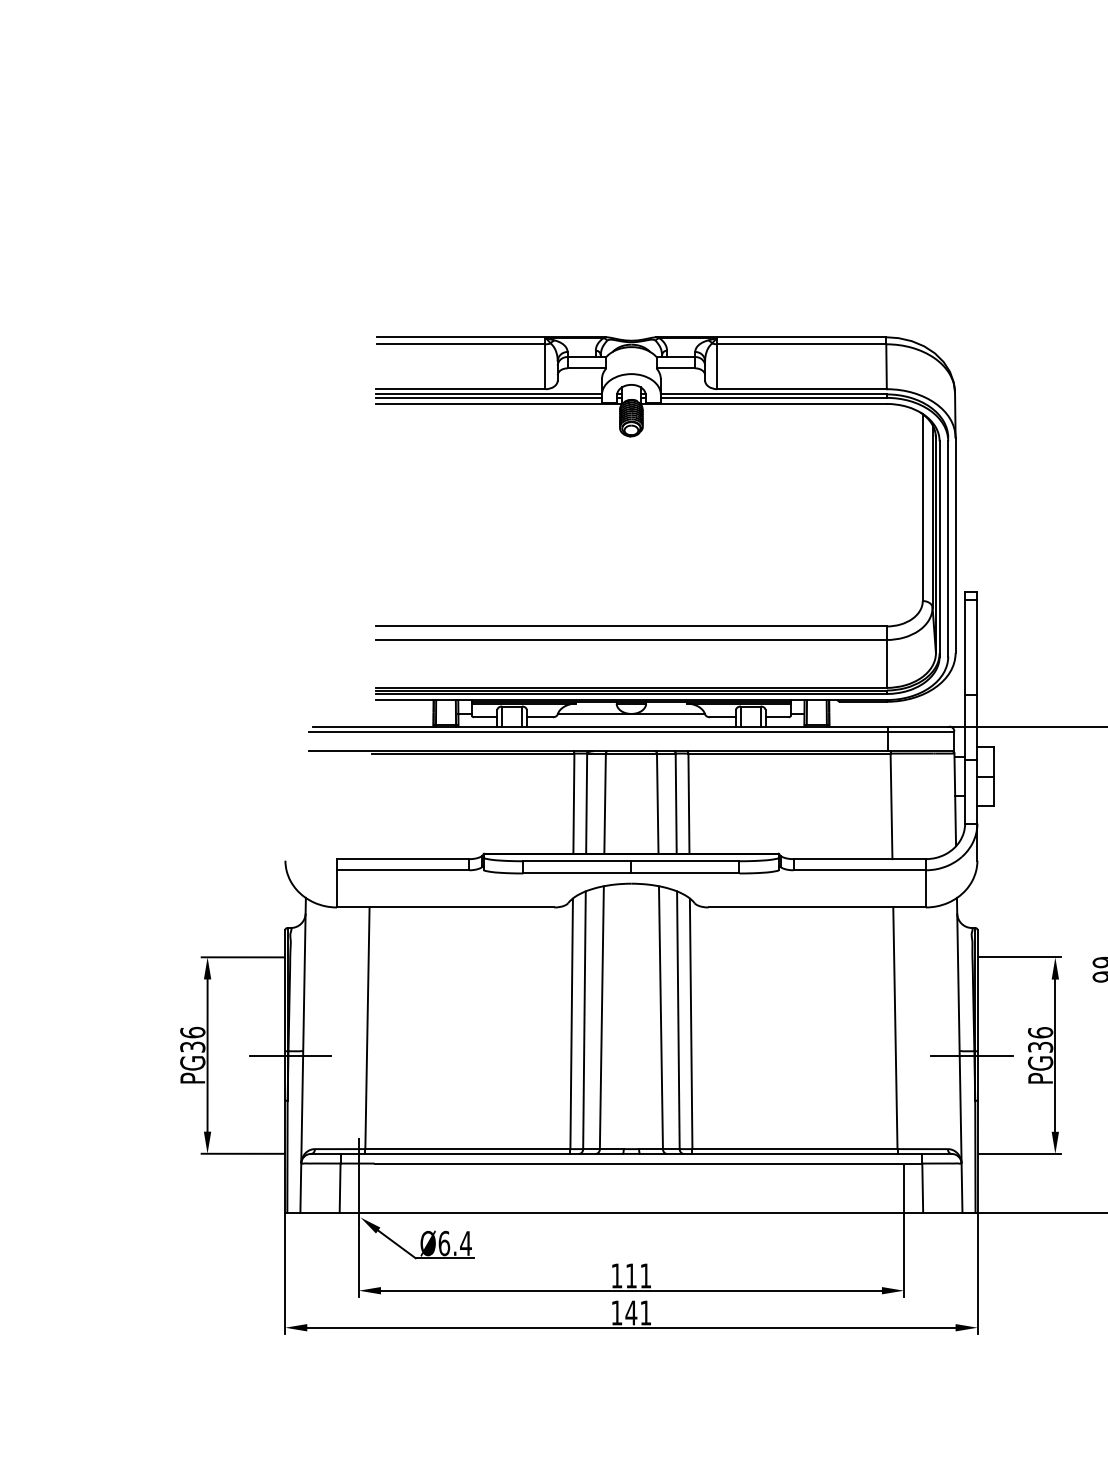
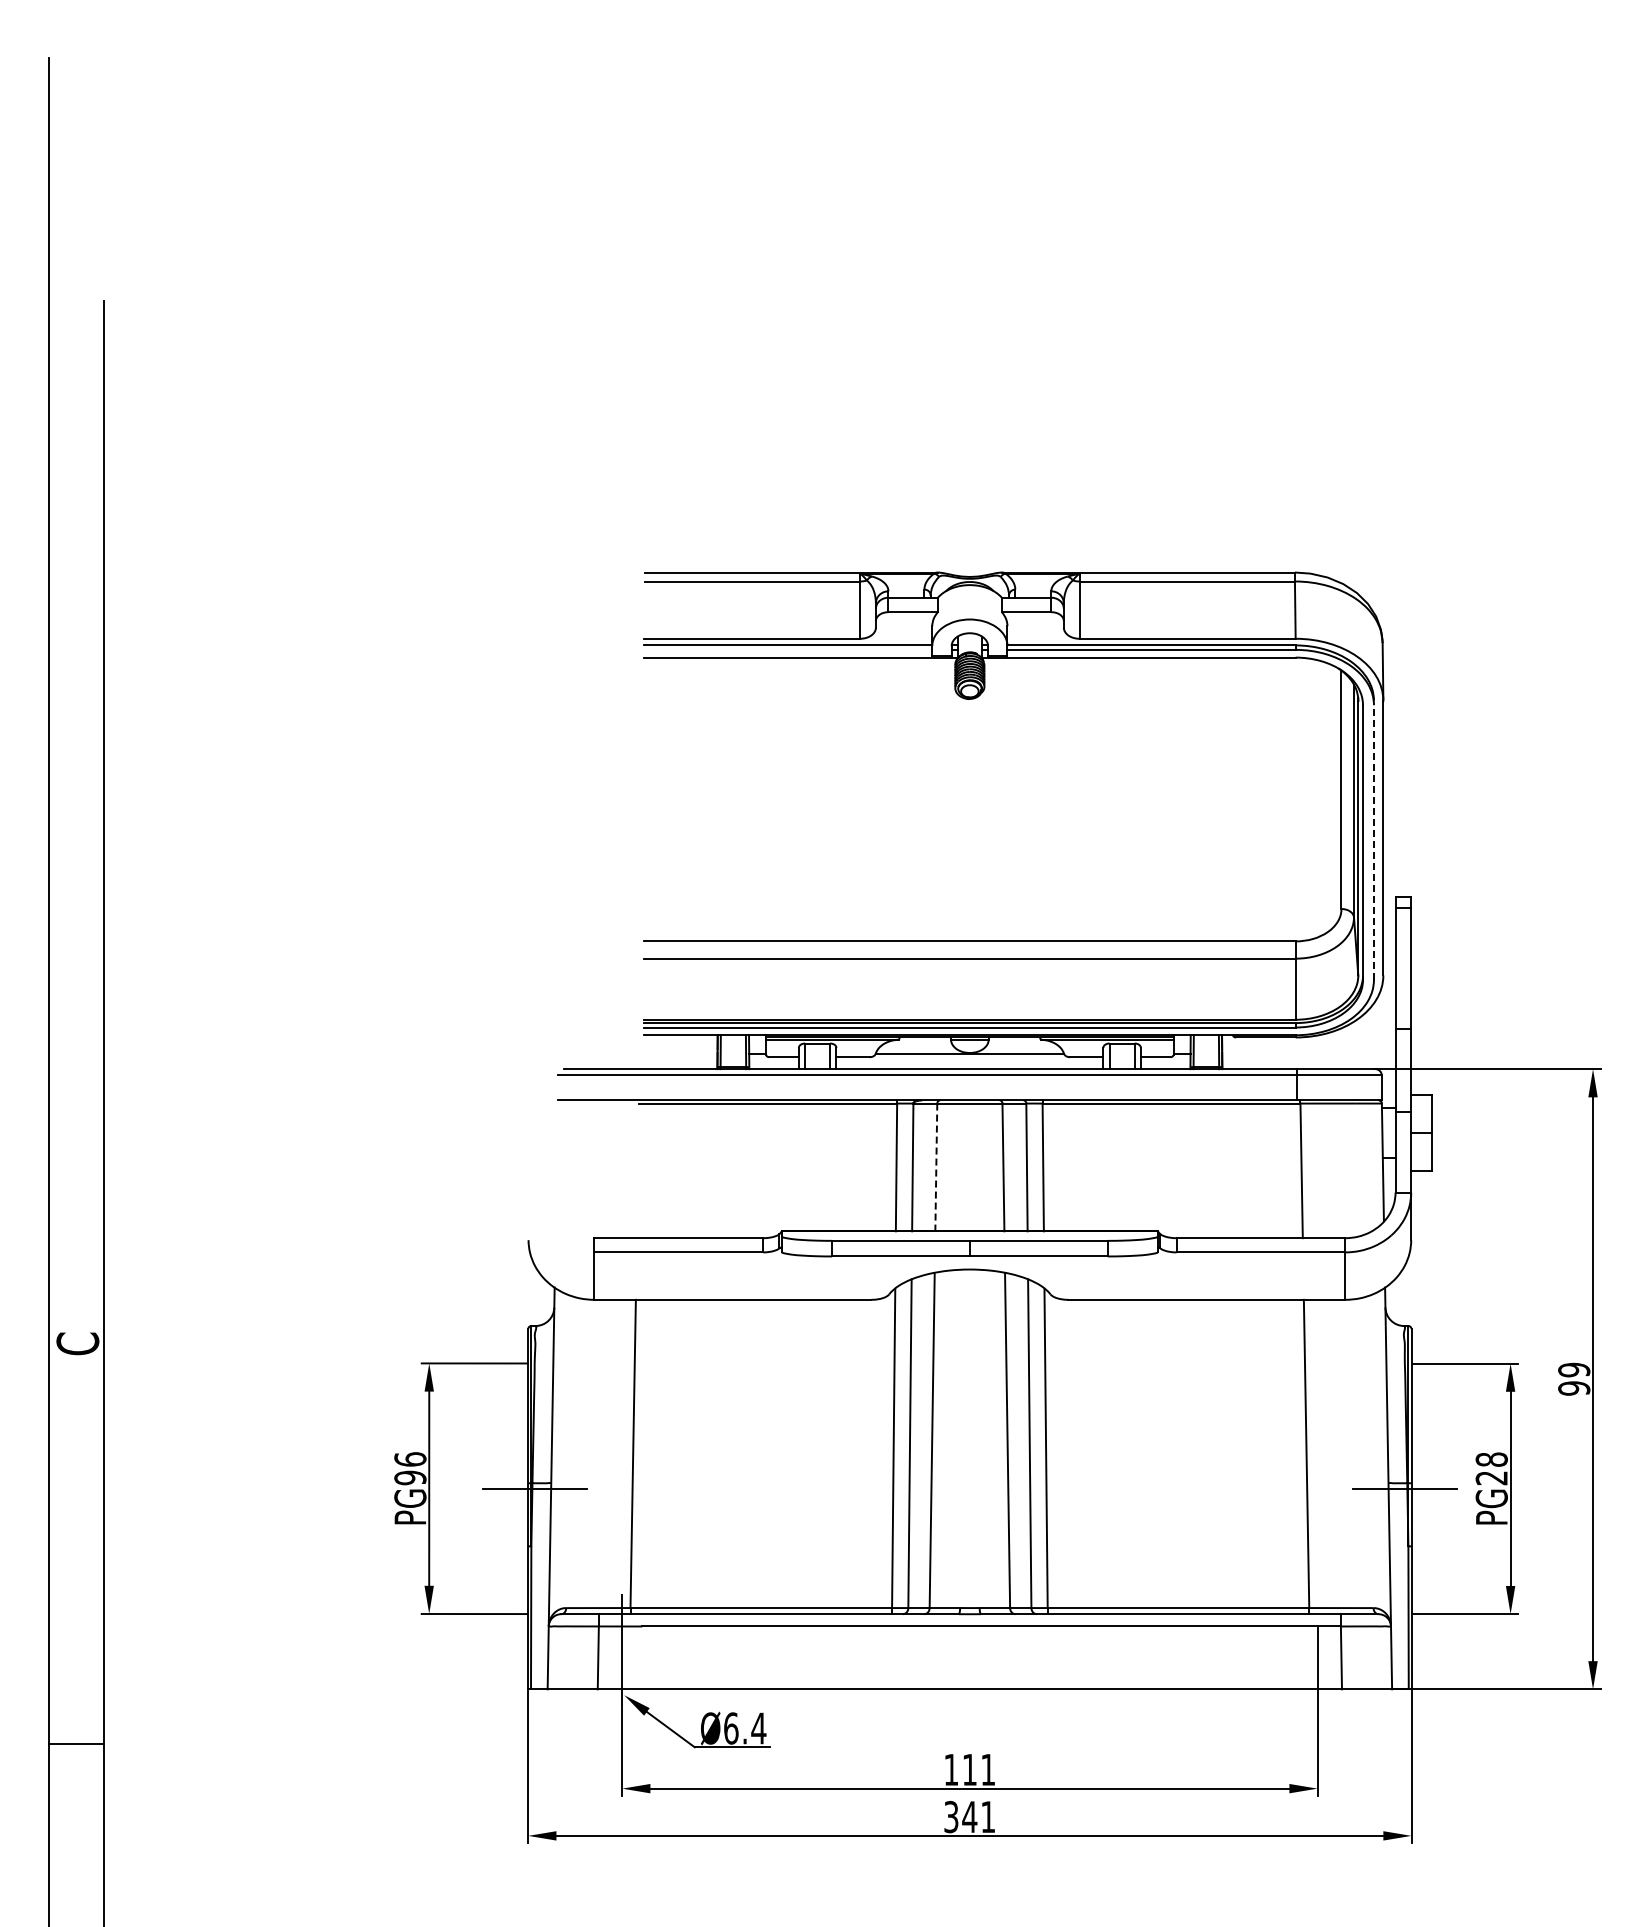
line: (489, 397) -> (788, 649), removed
line: (947, 548) -> (1373, 842), solid -> dashed
line: (605, 803) -> (936, 1167), solid -> dashed
text: (1040, 1039) -> (1491, 1468), PG36 -> PG28
text: (192, 1046) -> (410, 1477), PG36 -> PG96
text: (617, 1312) -> (951, 1816), 141 -> 341

